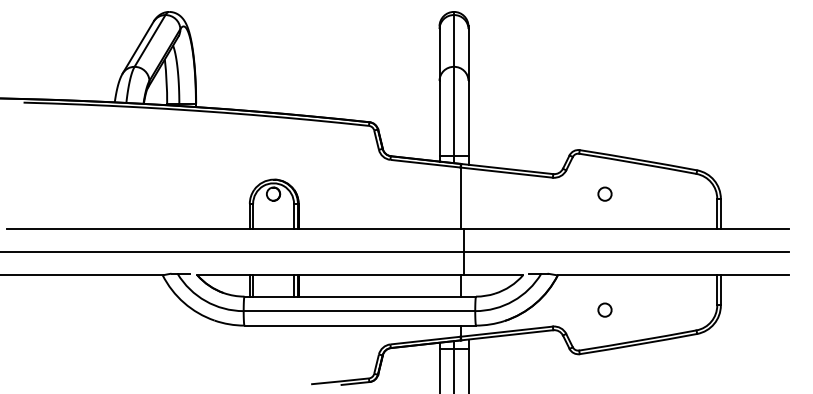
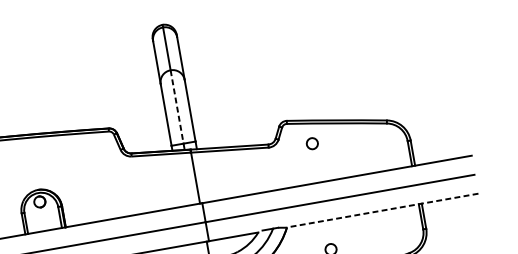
line: (454, 111) -> (177, 107), solid -> dashed
circle: (604, 193) -> (311, 143), moved
line: (673, 275) -> (382, 210), solid -> dashed

